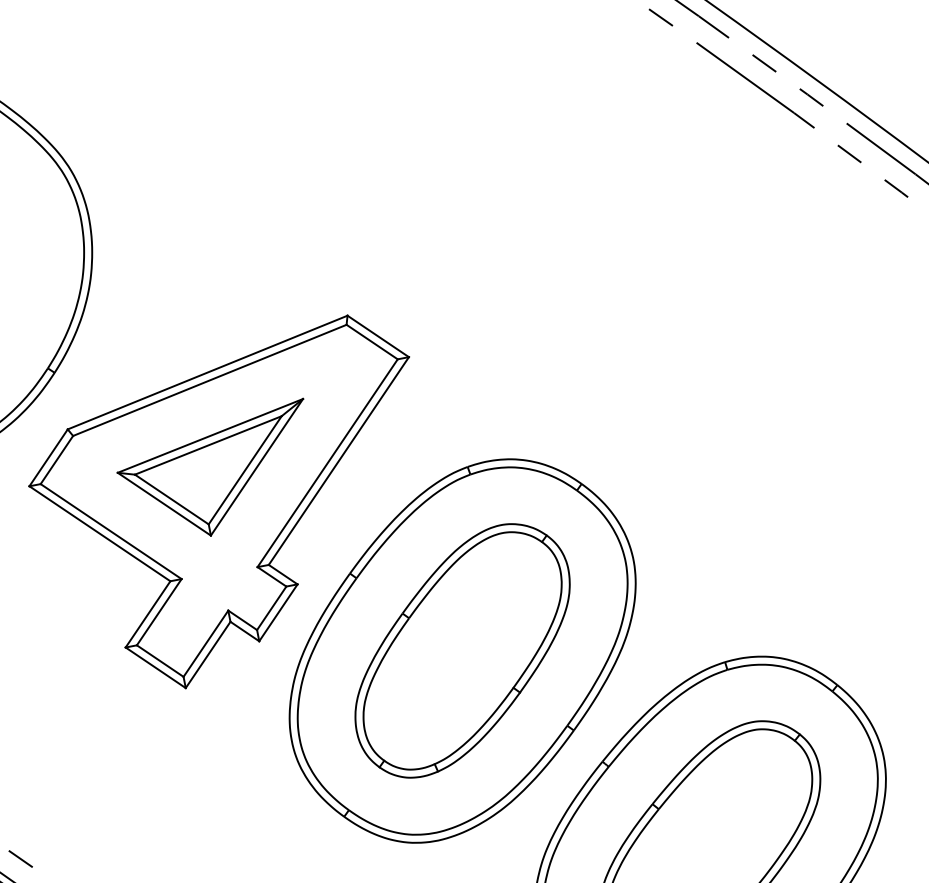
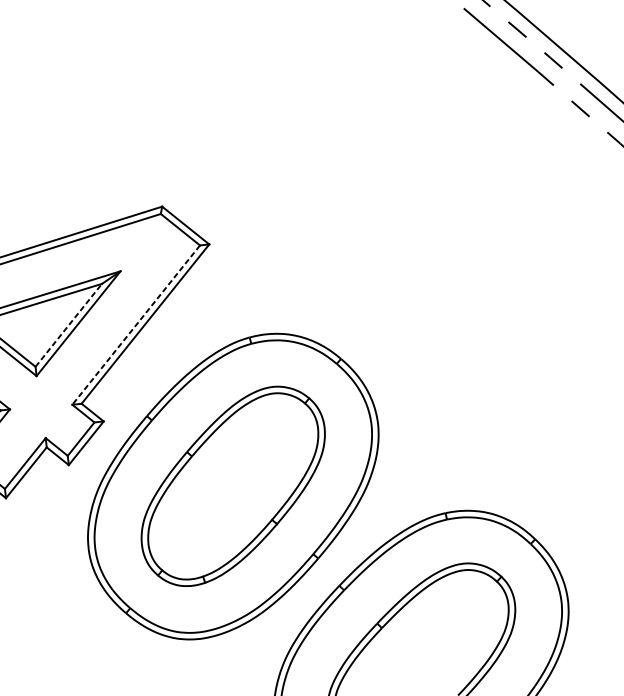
line: (327, 463) -> (136, 325), solid -> dashed
line: (245, 469) -> (69, 324), solid -> dashed

